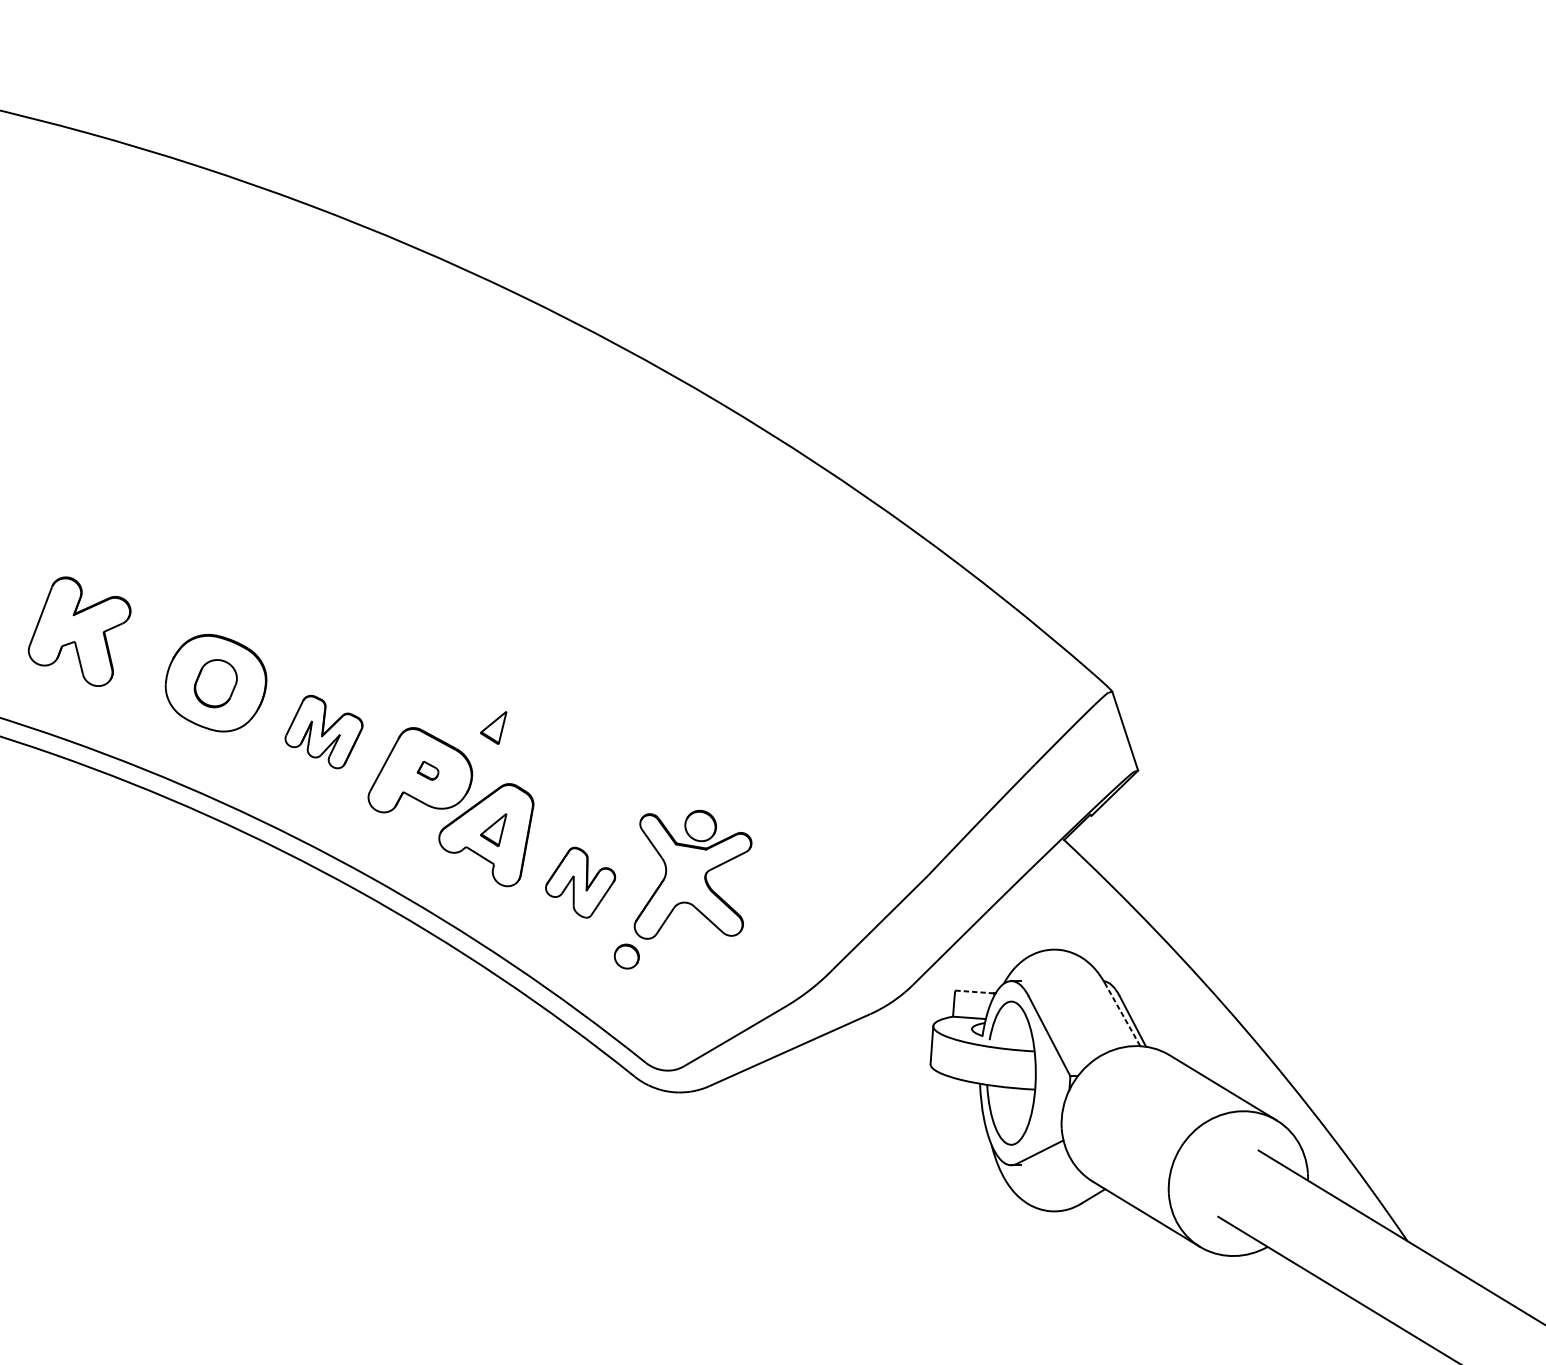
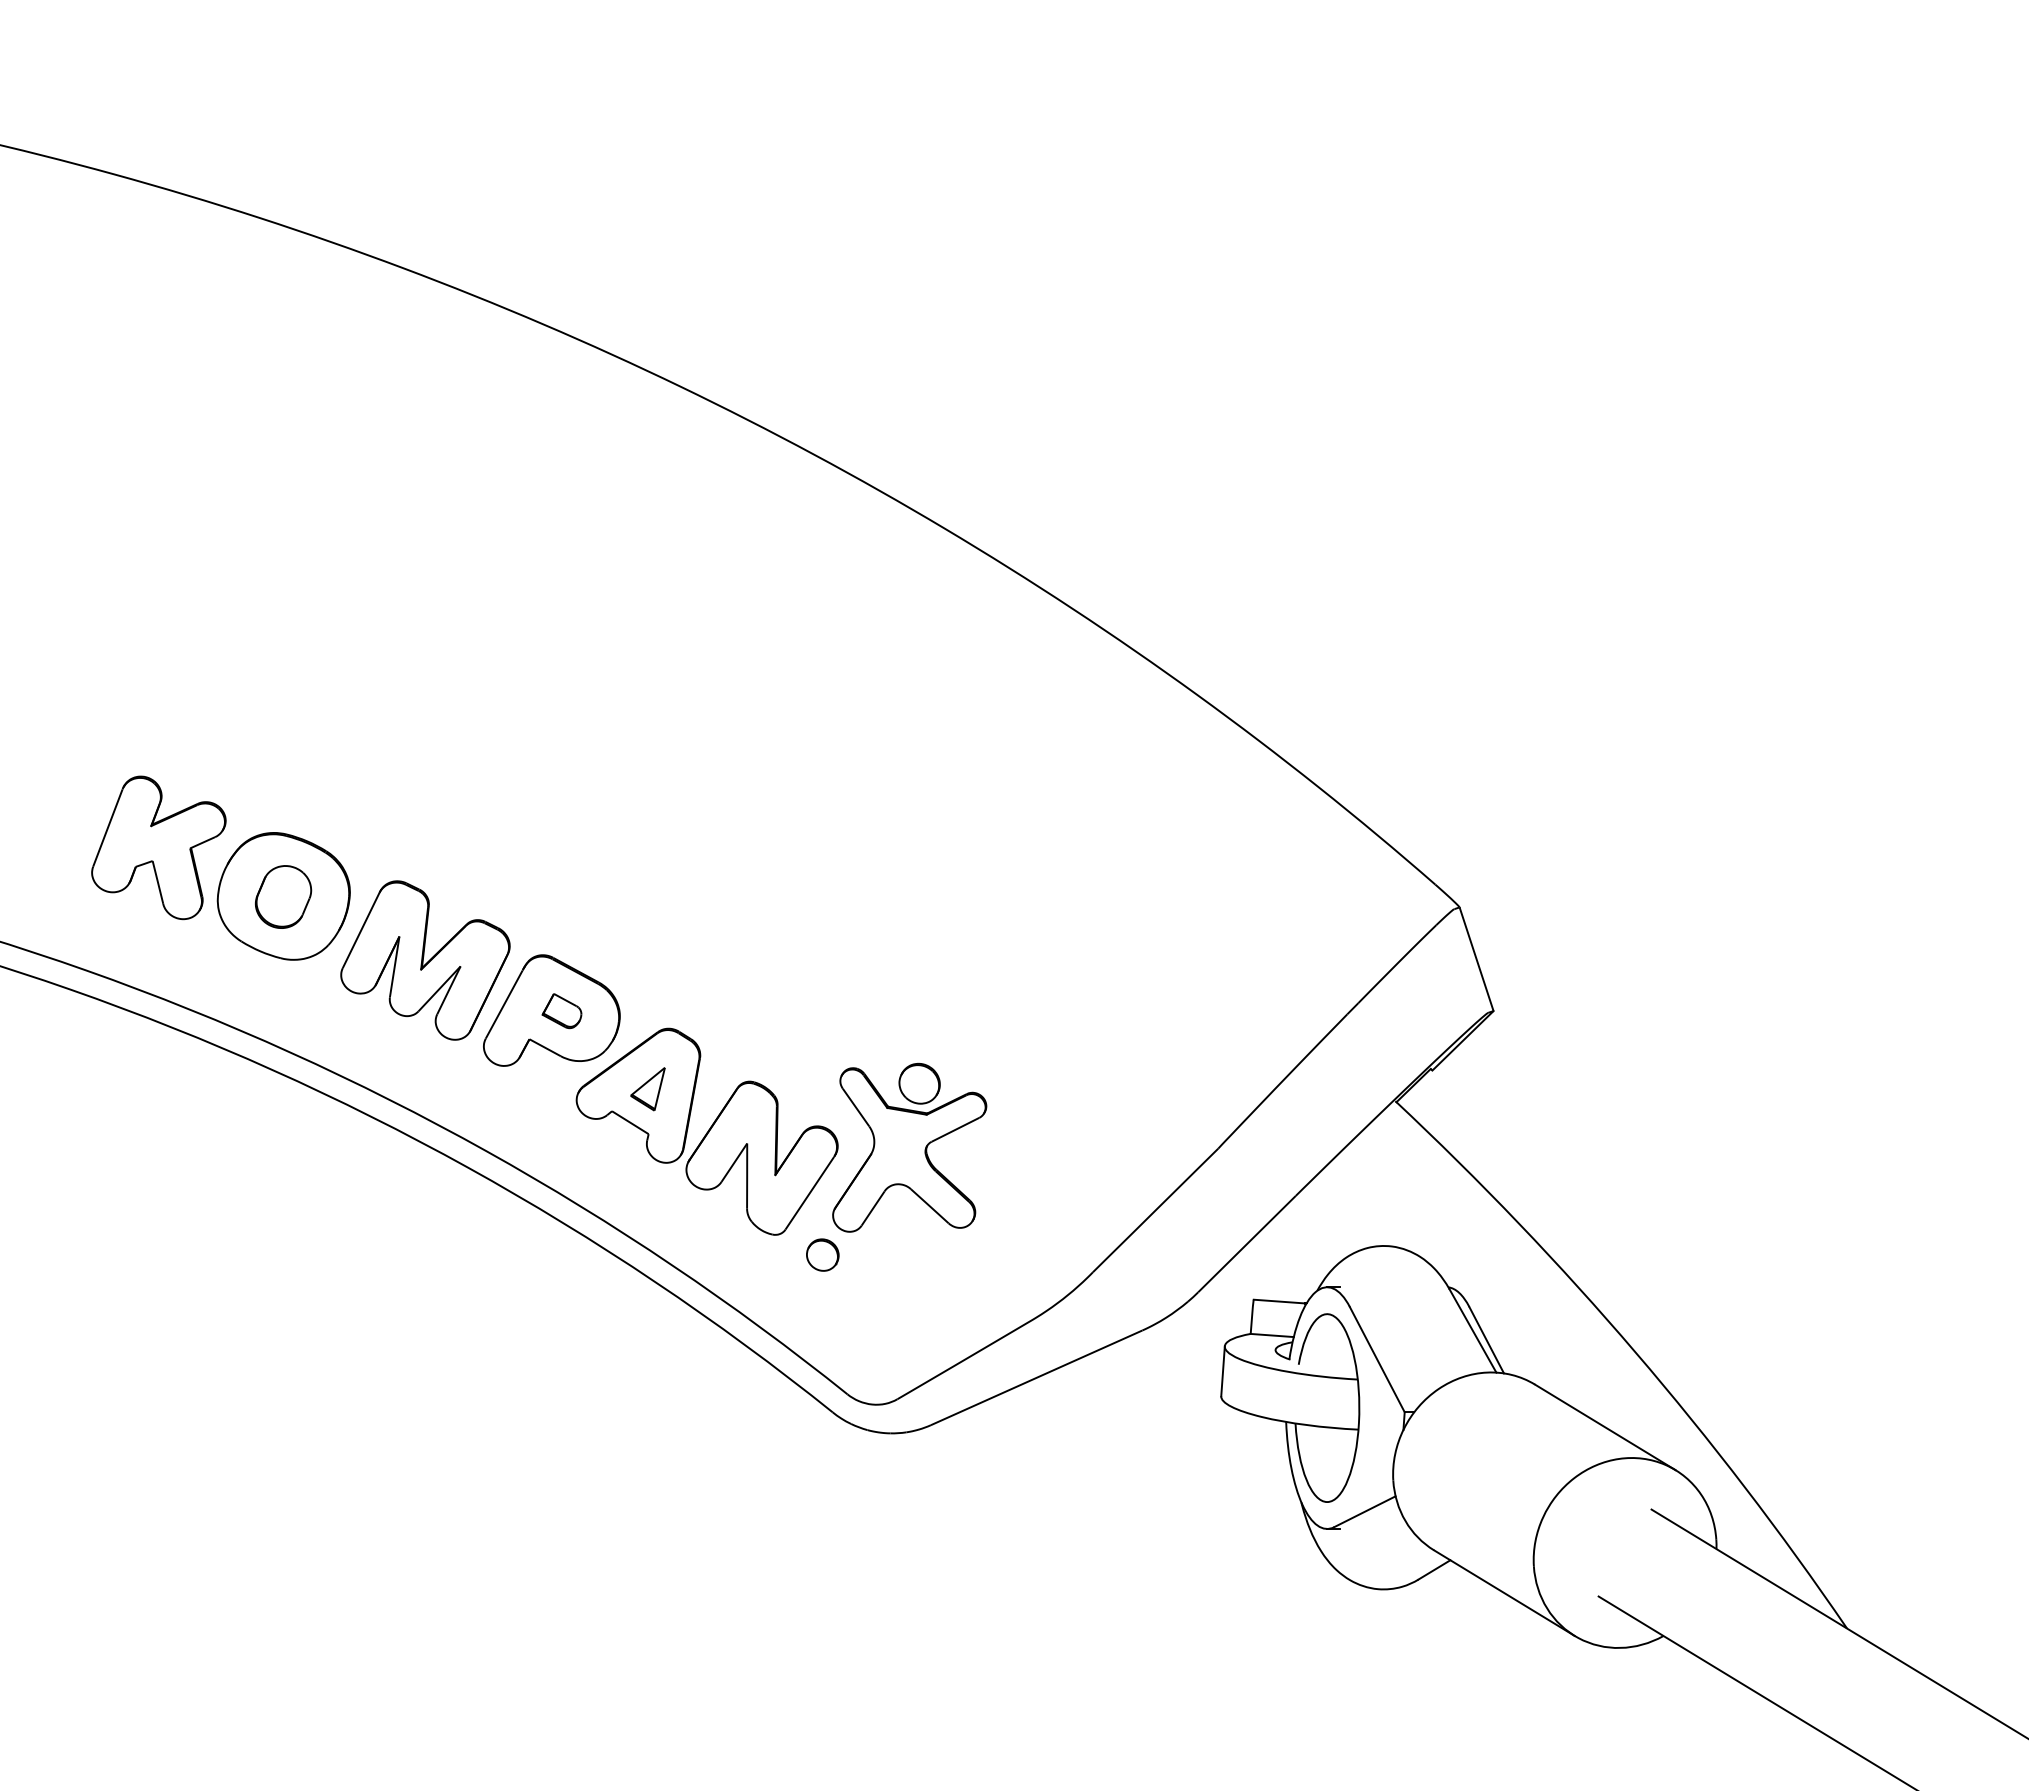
part: (79, 631) -> (158, 847), moved
part: (493, 728) -> (647, 955), removed
part: (324, 732) -> (425, 960), size x1.67
part: (427, 770) -> (561, 1011), size x1.43
part: (580, 882) -> (761, 1157), size x1.67
line: (974, 991) -> (1279, 1301), dashed -> solid
line: (1122, 1014) -> (1473, 1331), dashed -> solid

